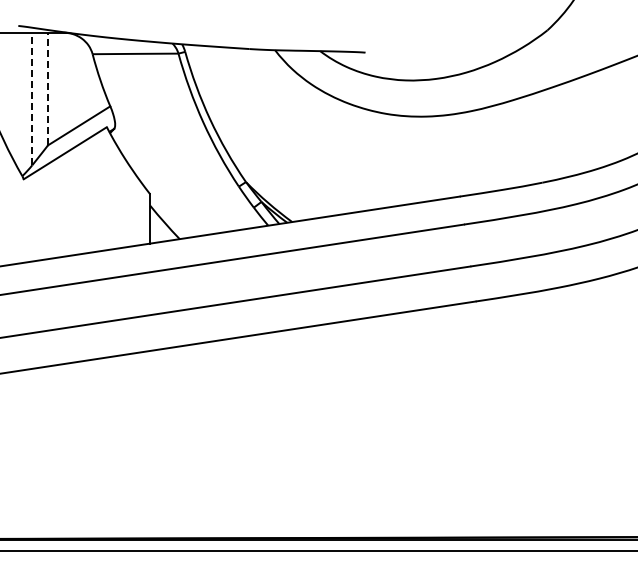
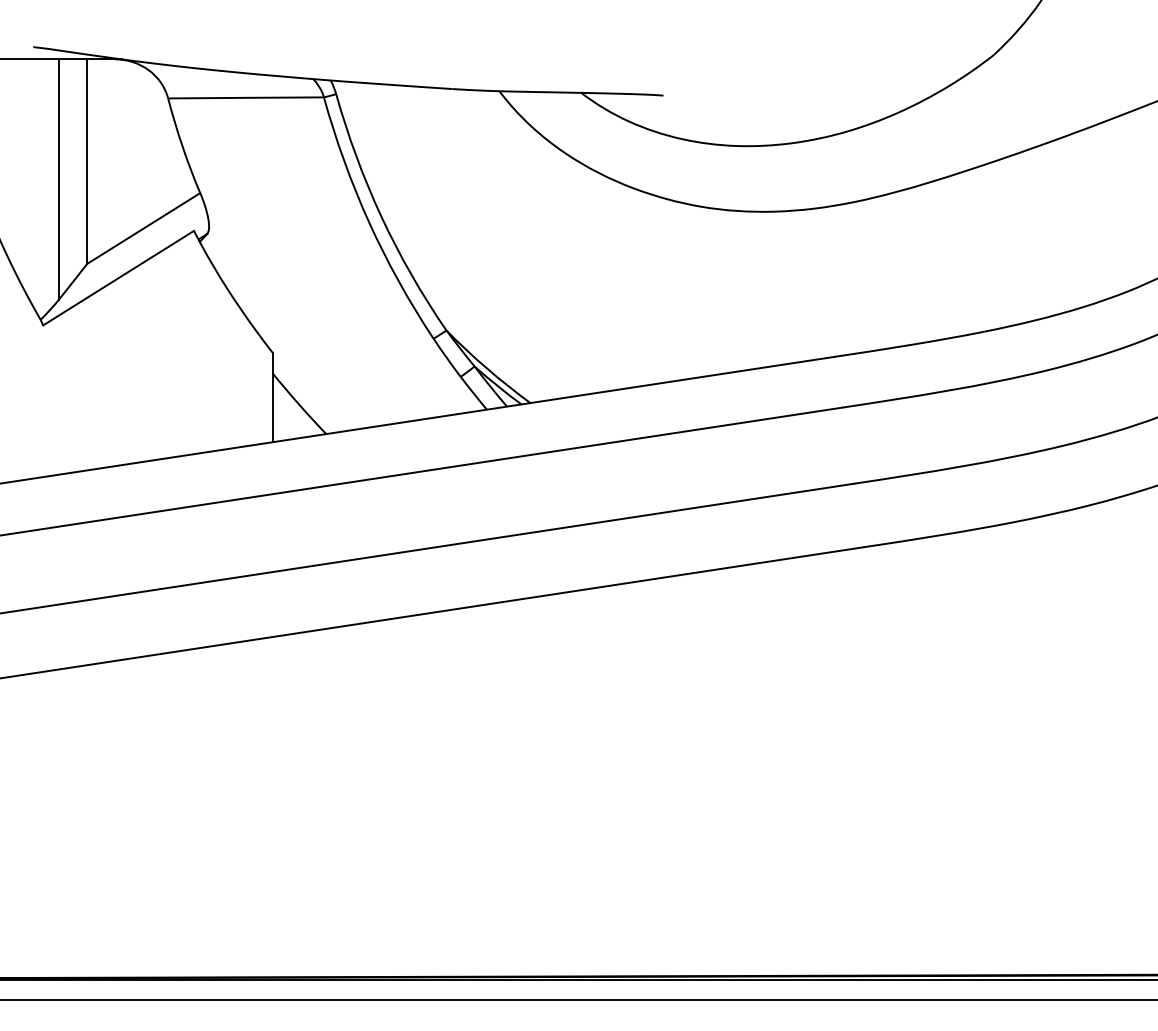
line: (48, 88) -> (88, 160), dashed -> solid
line: (32, 98) -> (59, 178), dashed -> solid

